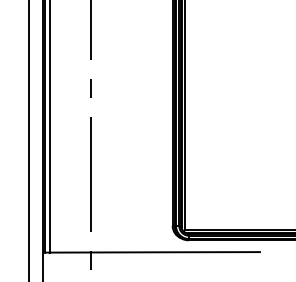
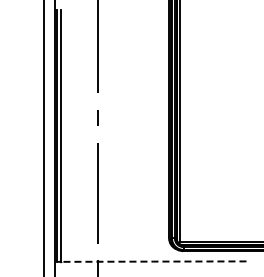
line: (154, 252) -> (153, 261), solid -> dashed

